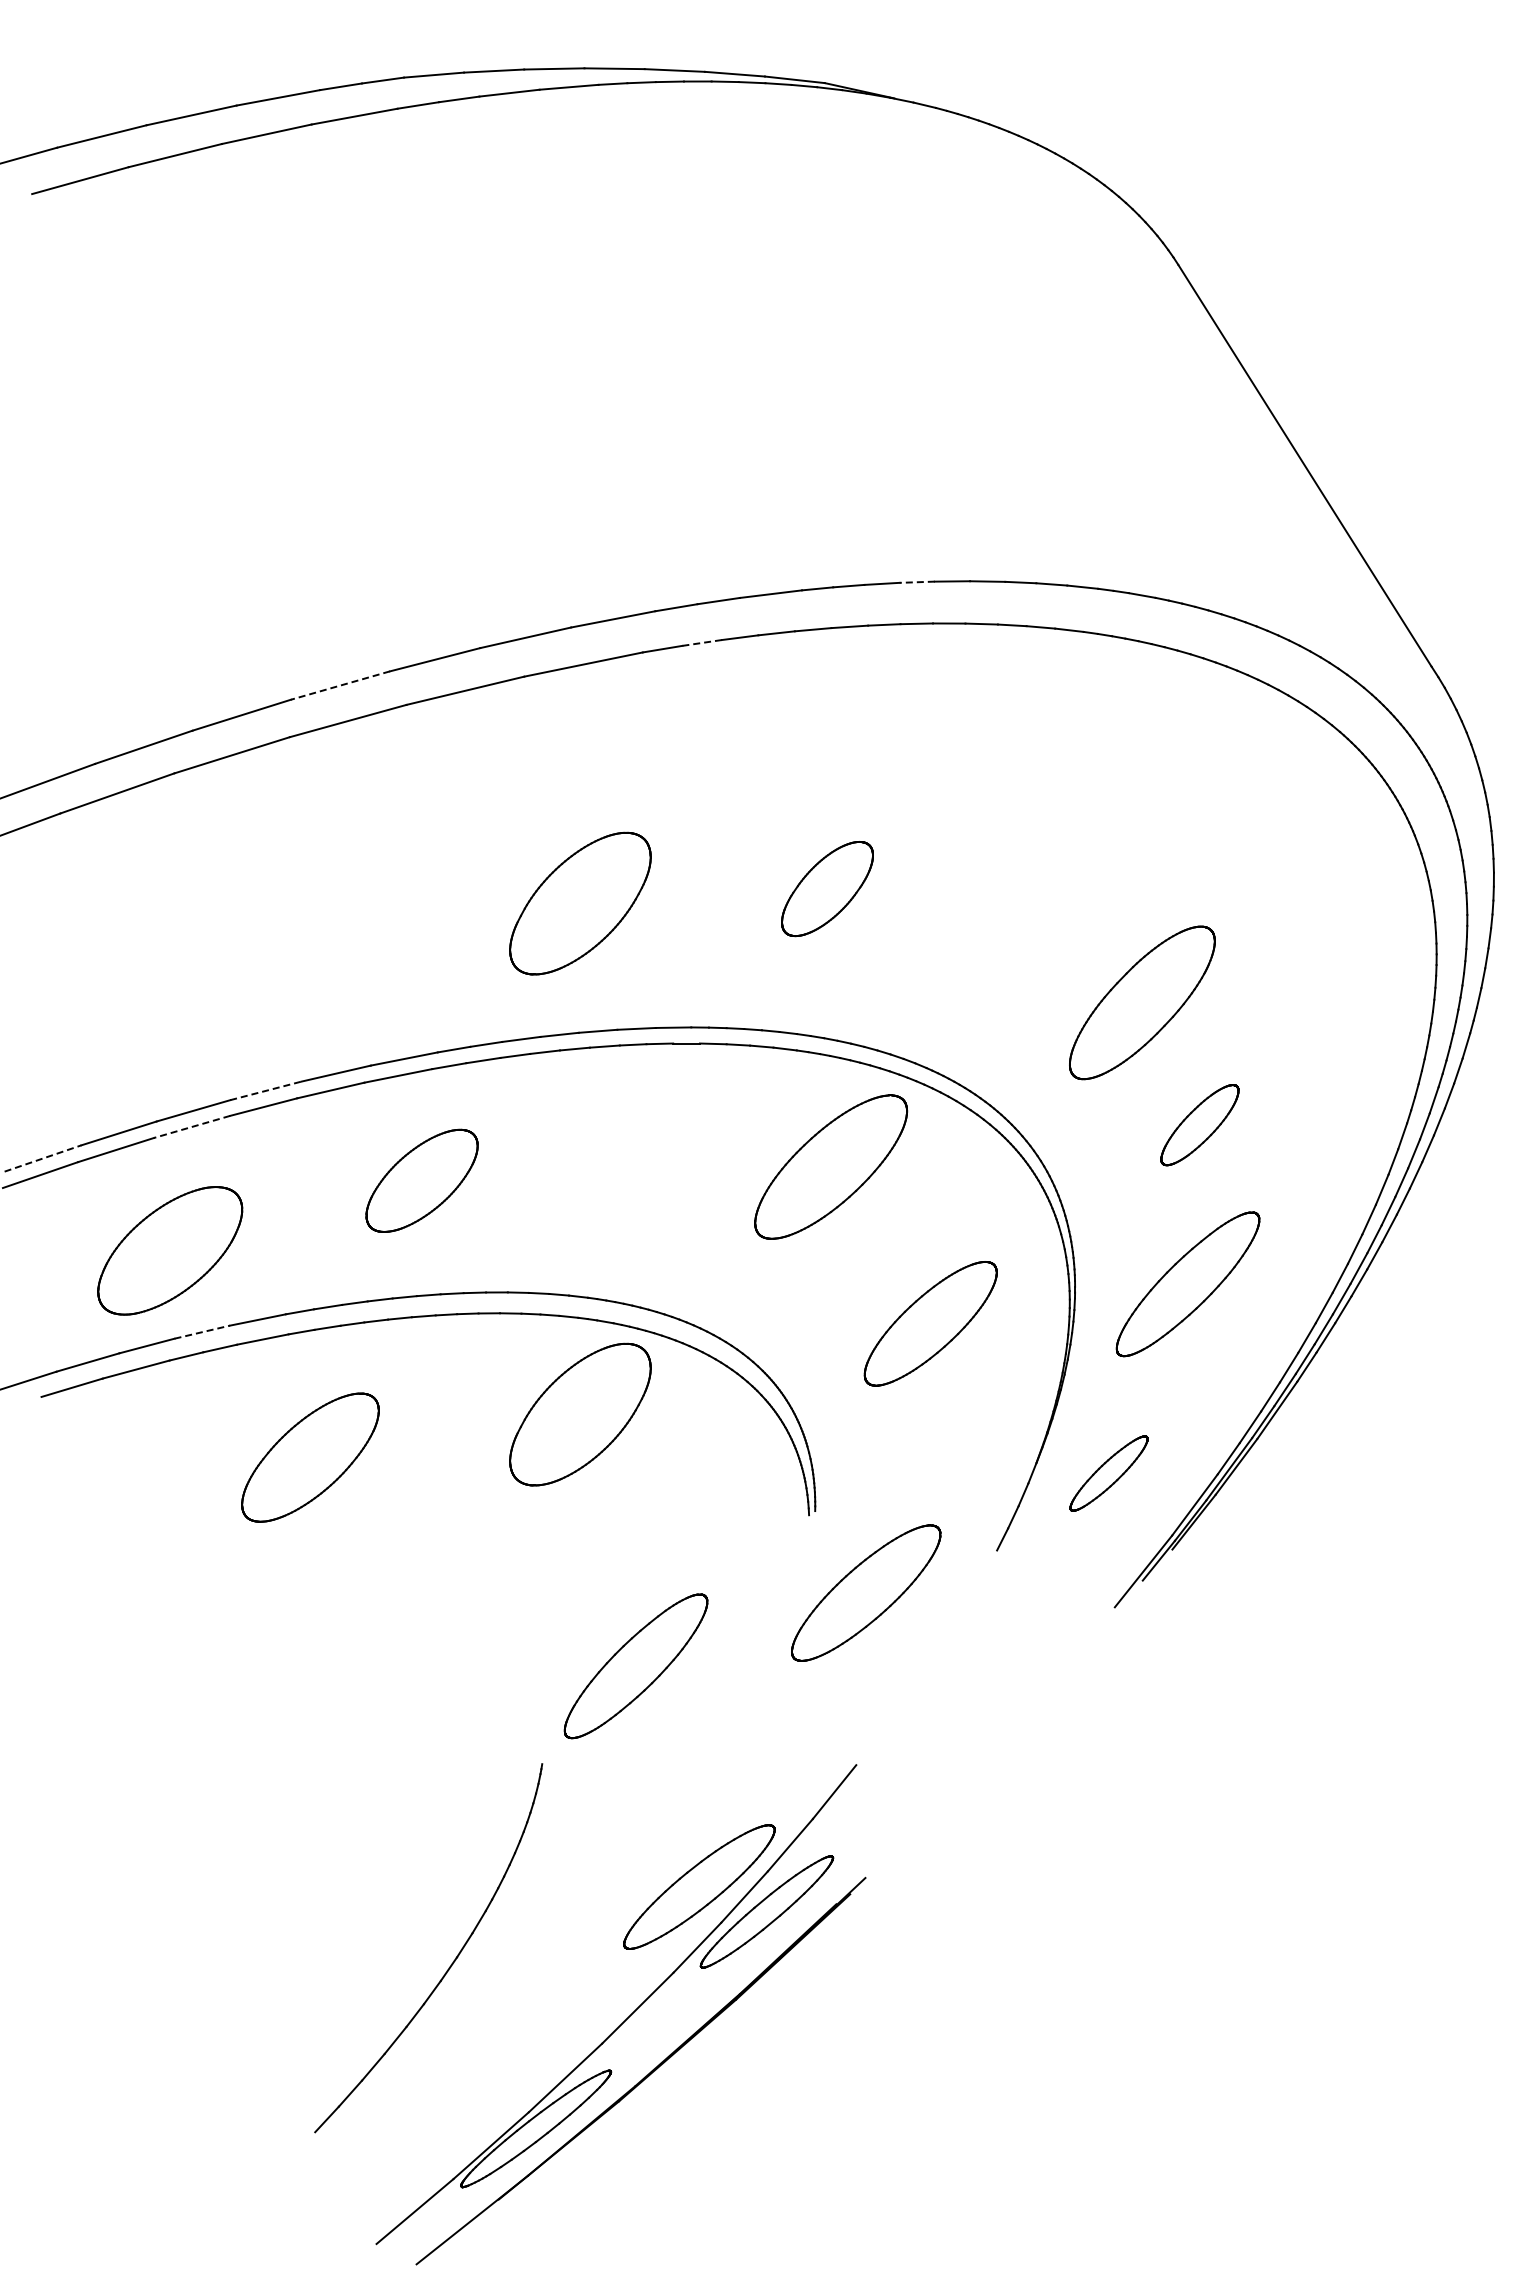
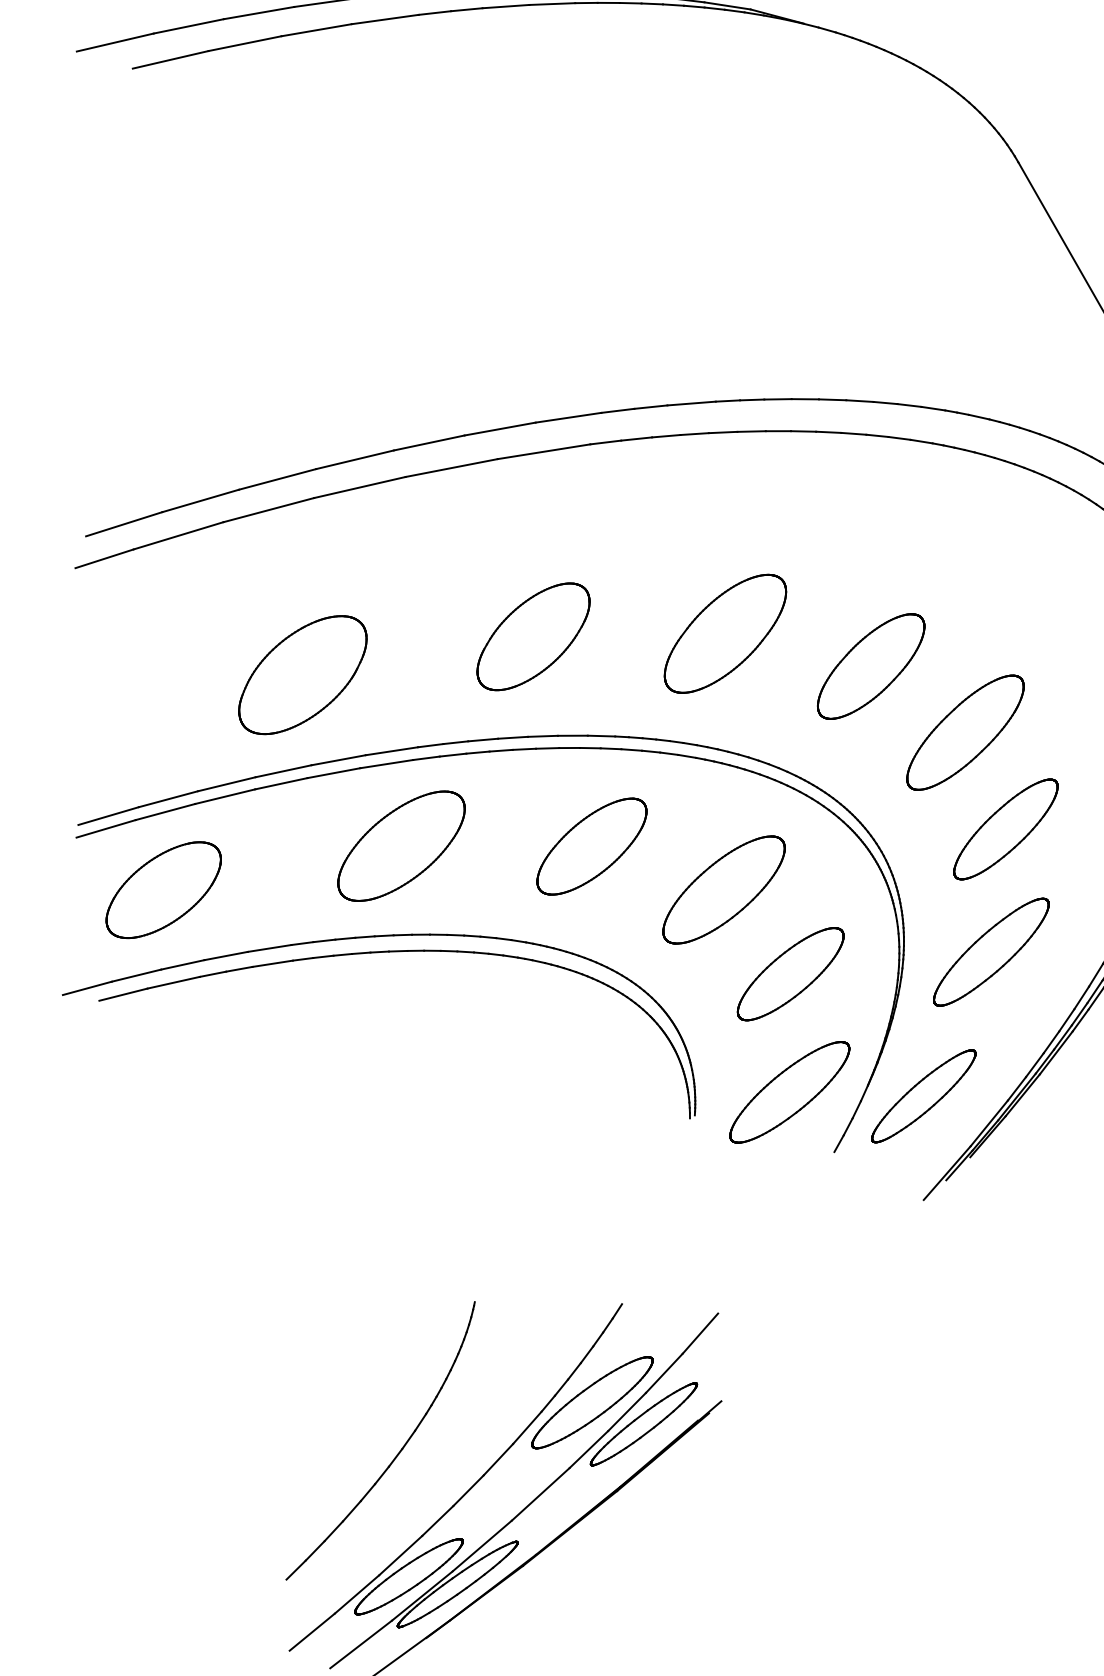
line: (917, 582) -> (805, 399), dashed -> solid
line: (702, 642) -> (636, 438), dashed -> solid
line: (340, 685) -> (355, 459), dashed -> solid
part: (827, 888) -> (725, 633), size x1.67
part: (1016, 922) -> (870, 666), added
part: (285, 965) -> (302, 674), added
line: (265, 1090) -> (283, 770), dashed -> solid
part: (1199, 1124) -> (1005, 828), size x1.67
line: (192, 1126) -> (225, 796), dashed -> solid
line: (43, 1158) -> (108, 816), dashed -> solid
part: (831, 1166) -> (724, 889), moved
part: (421, 1180) -> (401, 845), size x1.43
part: (170, 1250) -> (163, 889), moved
line: (202, 1332) -> (226, 956), dashed -> solid
part: (580, 1414) -> (516, 1032), removed
part: (310, 1457) -> (591, 846), moved
part: (1108, 1473) -> (923, 1096), size x1.67
part: (866, 1592) -> (790, 1091), moved
part: (635, 1666) -> (550, 1229), removed
part: (547, 2002) -> (470, 1486), added

